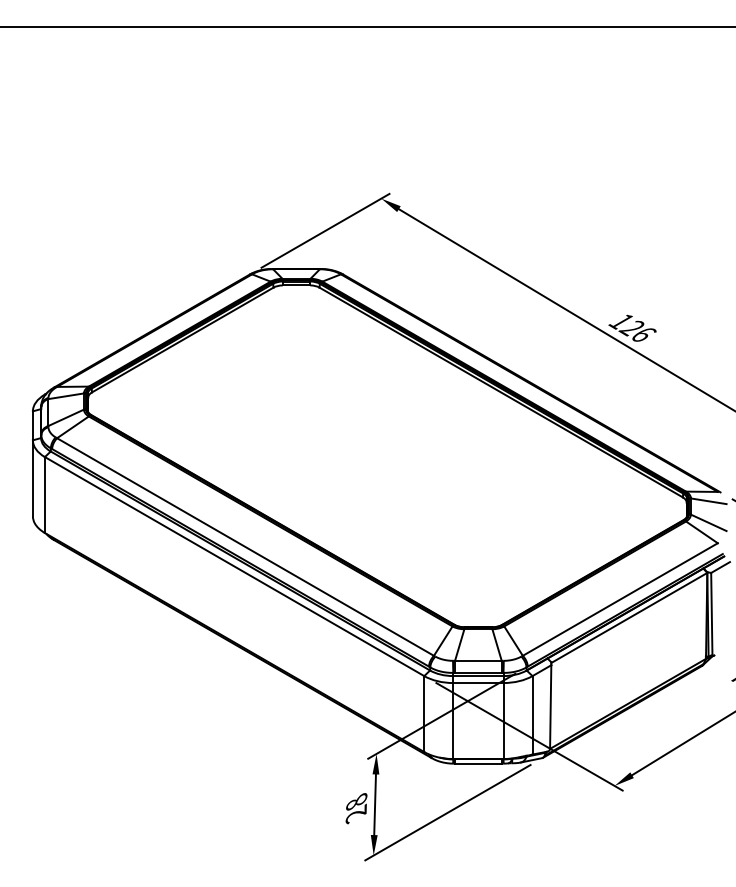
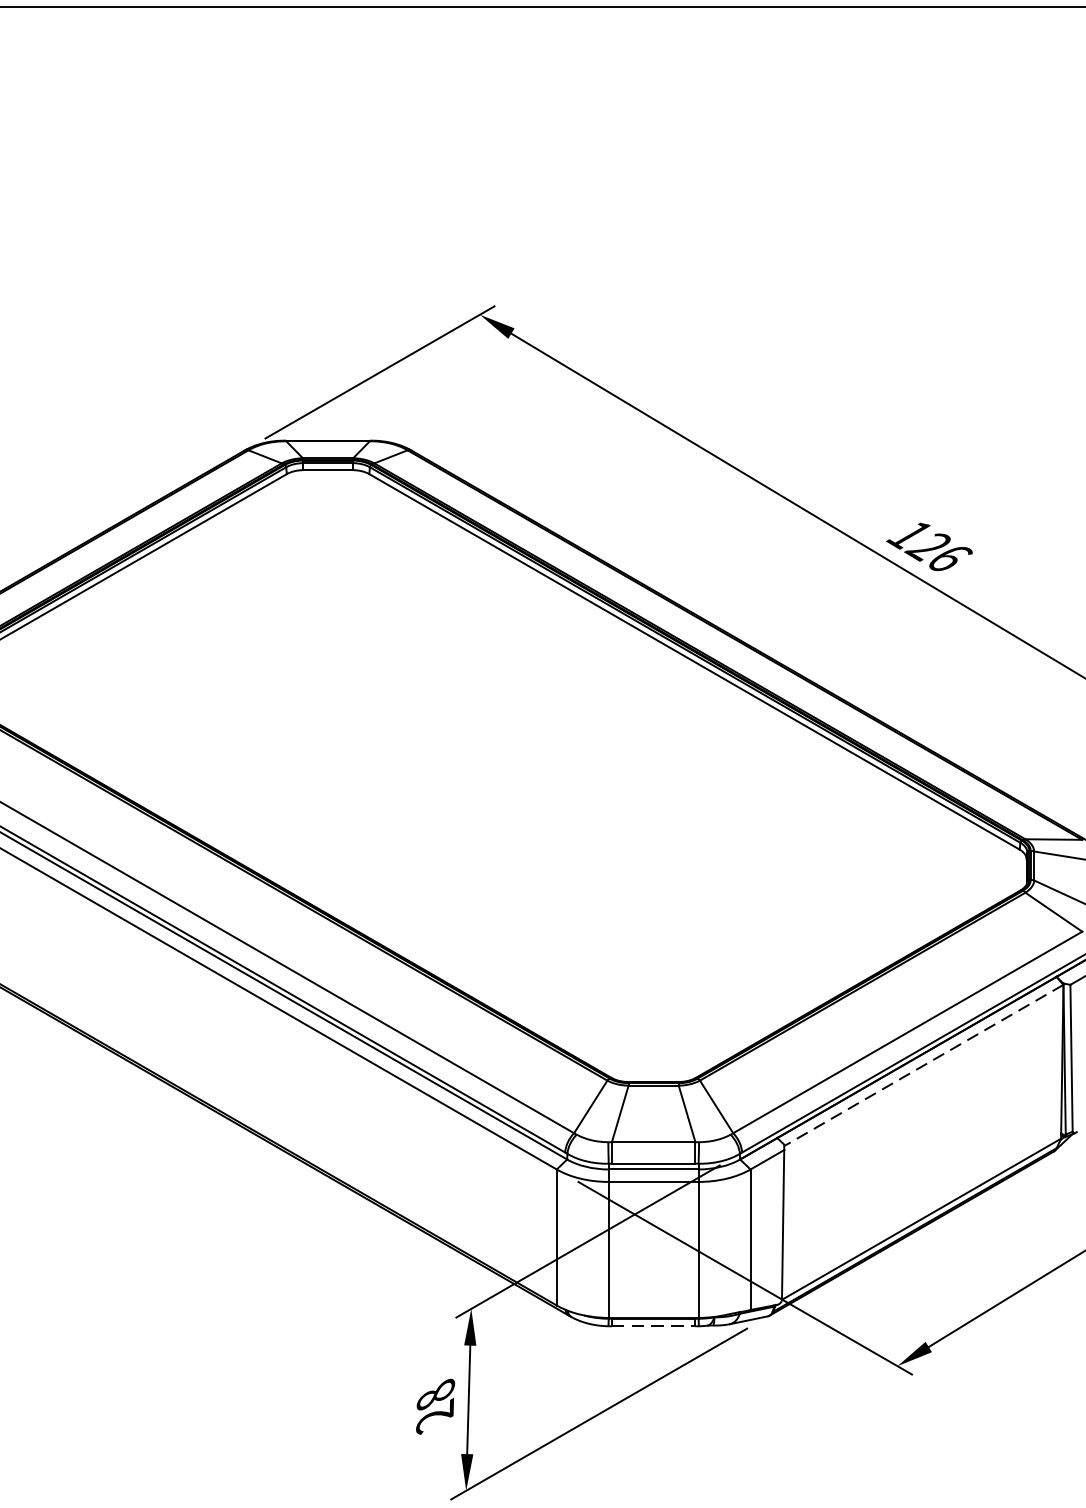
line: (628, 618) -> (922, 1066), solid -> dashed
line: (478, 763) -> (653, 1325), solid -> dashed

